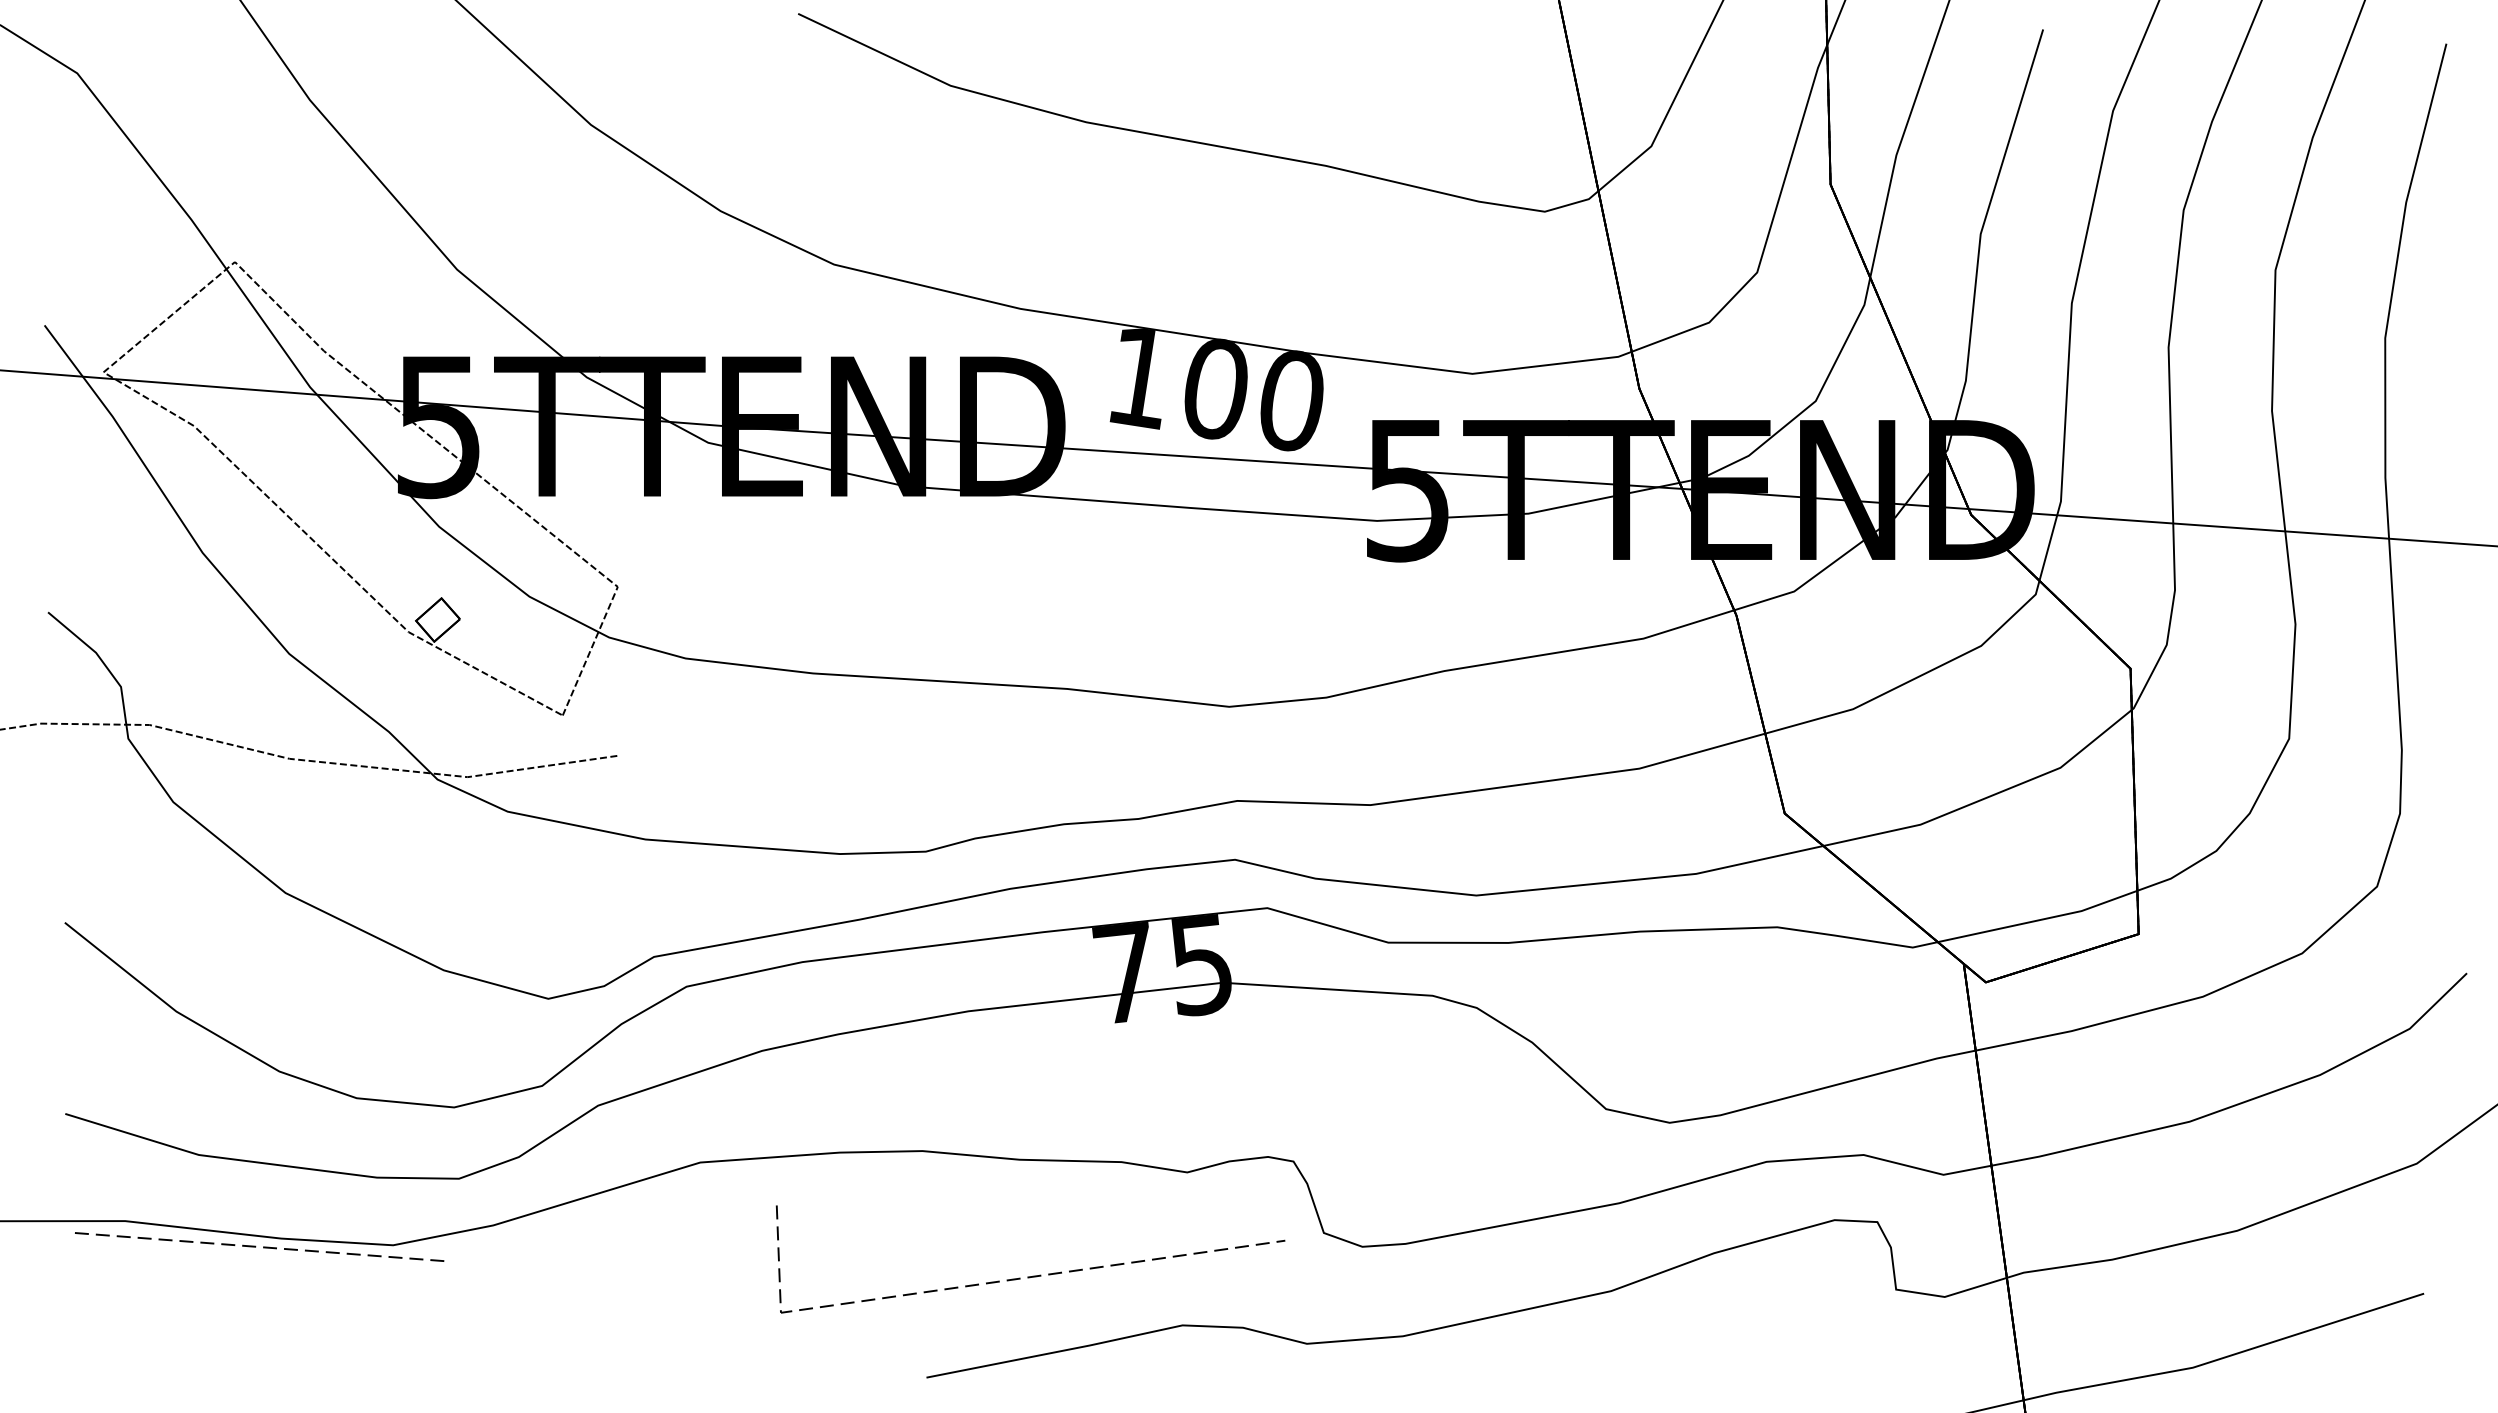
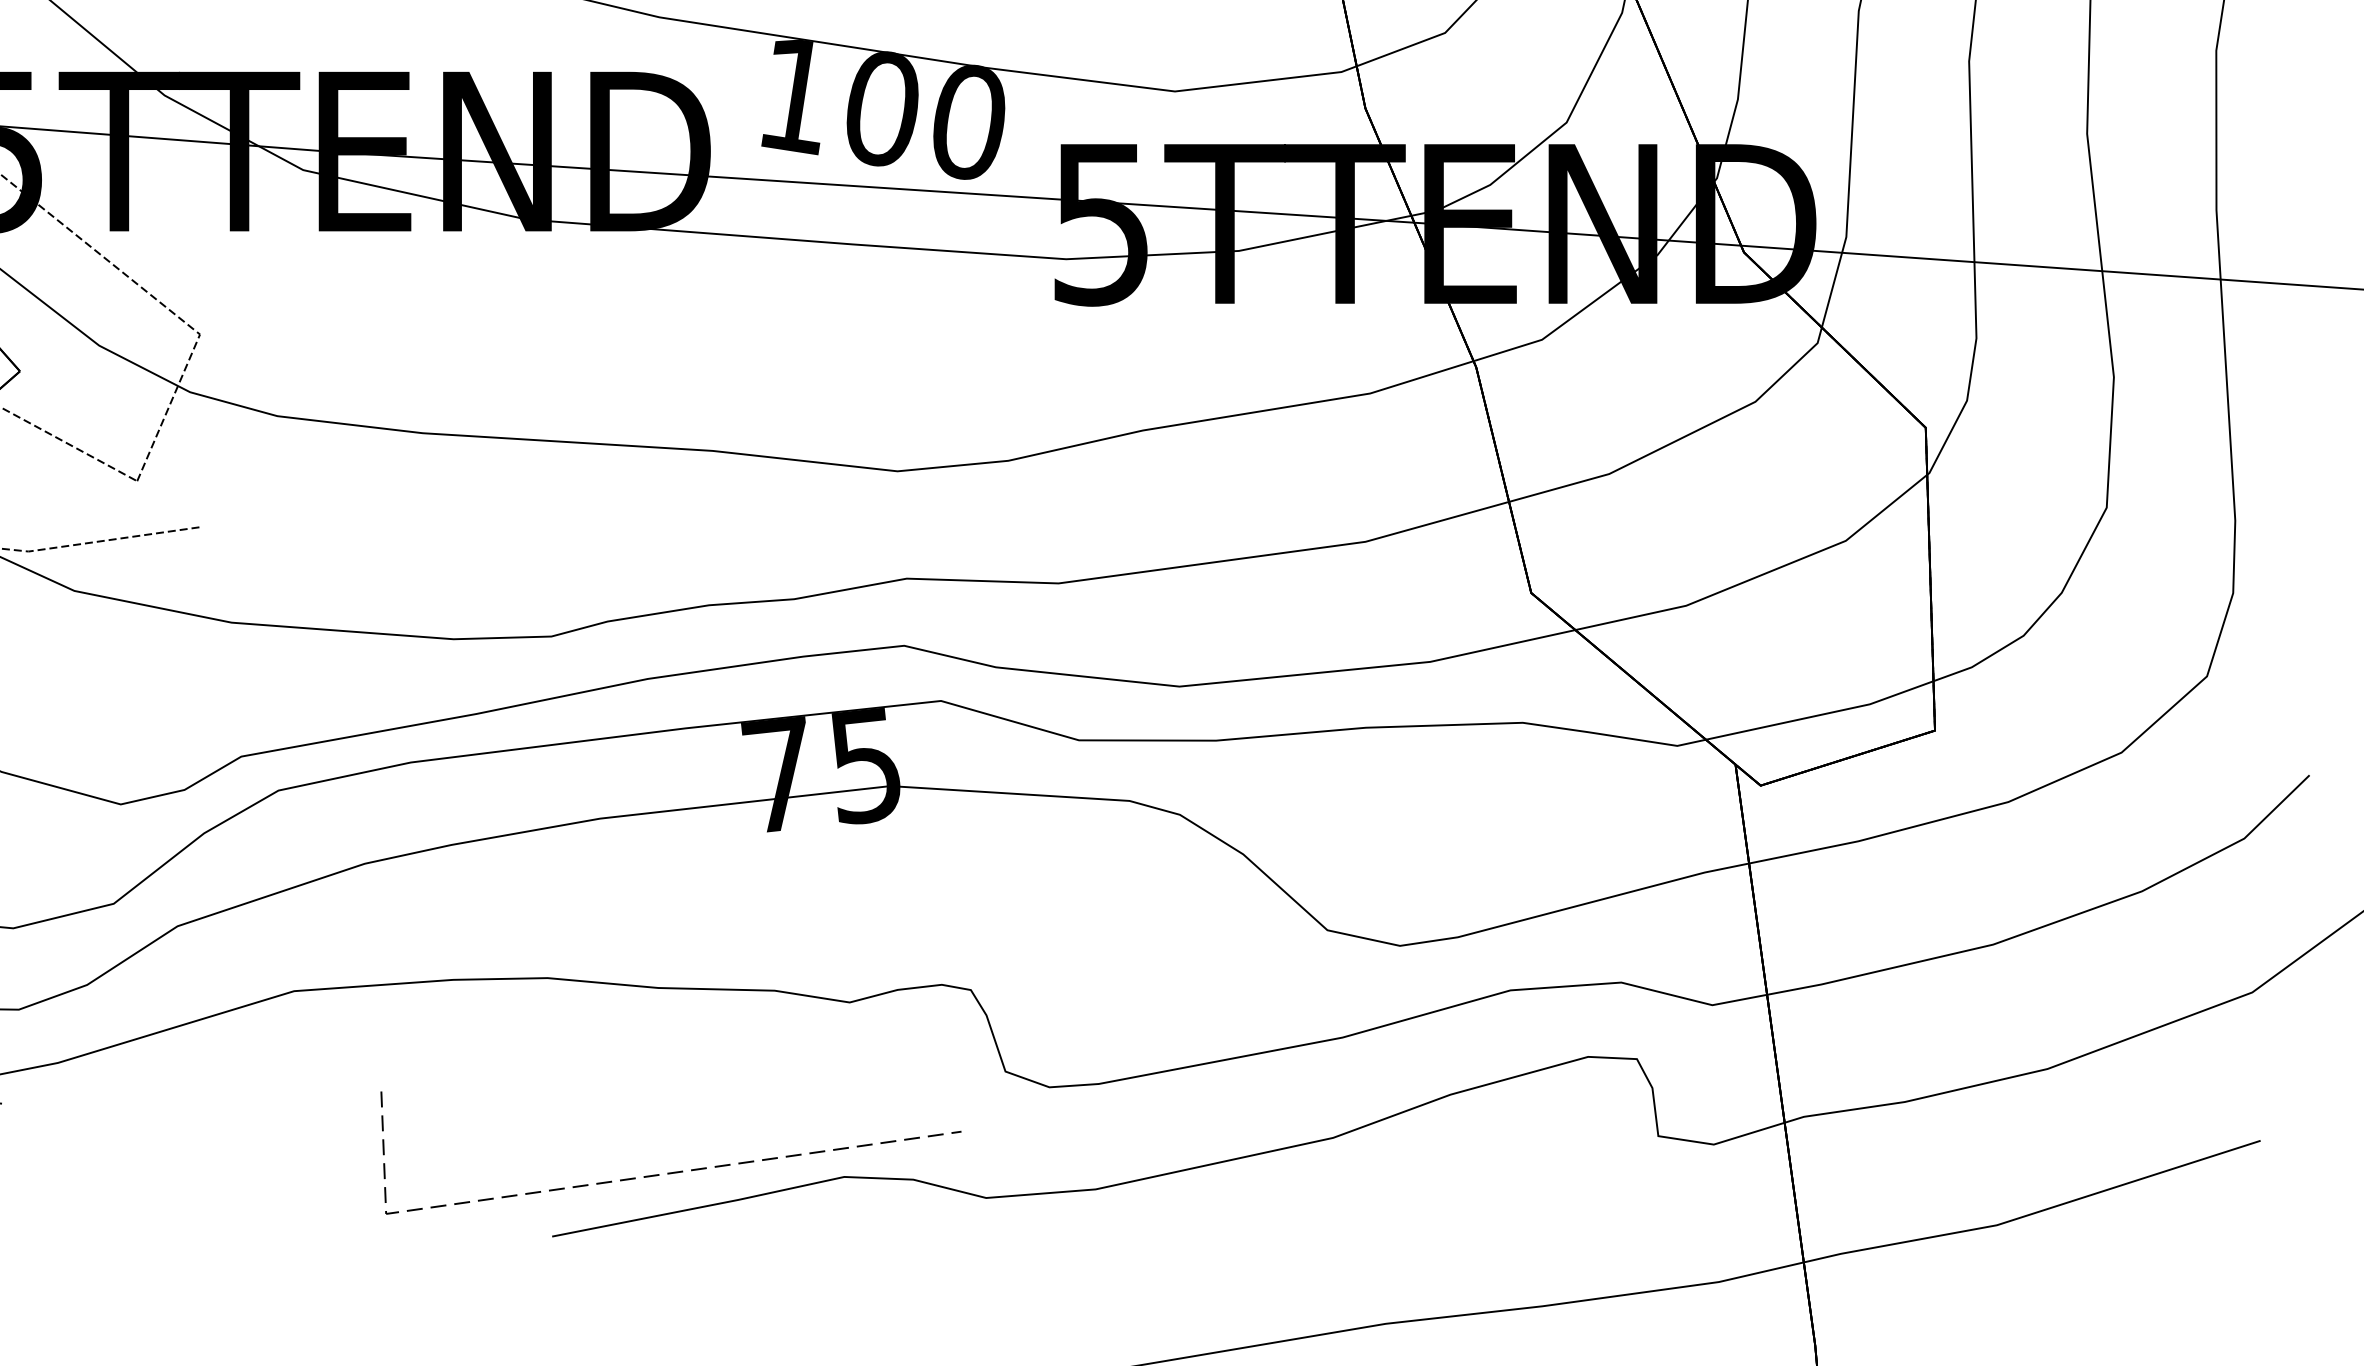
line: (1032, 1275) -> (673, 1171), moved

